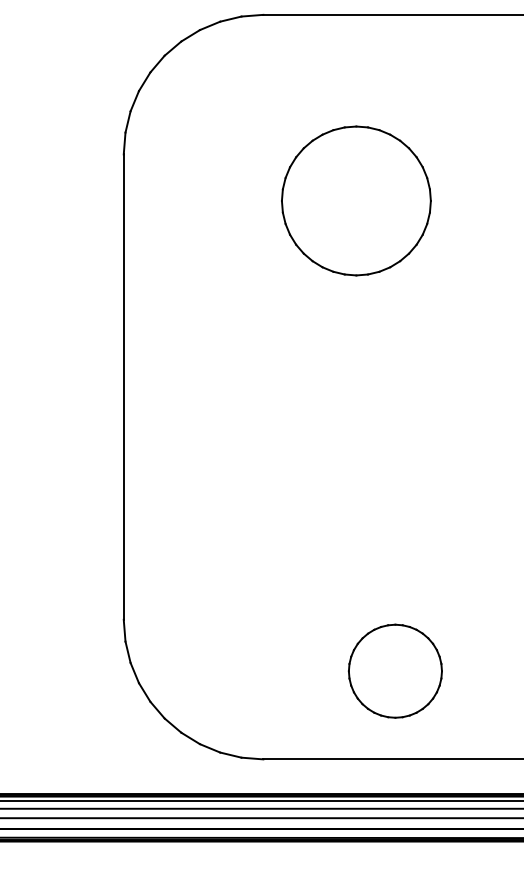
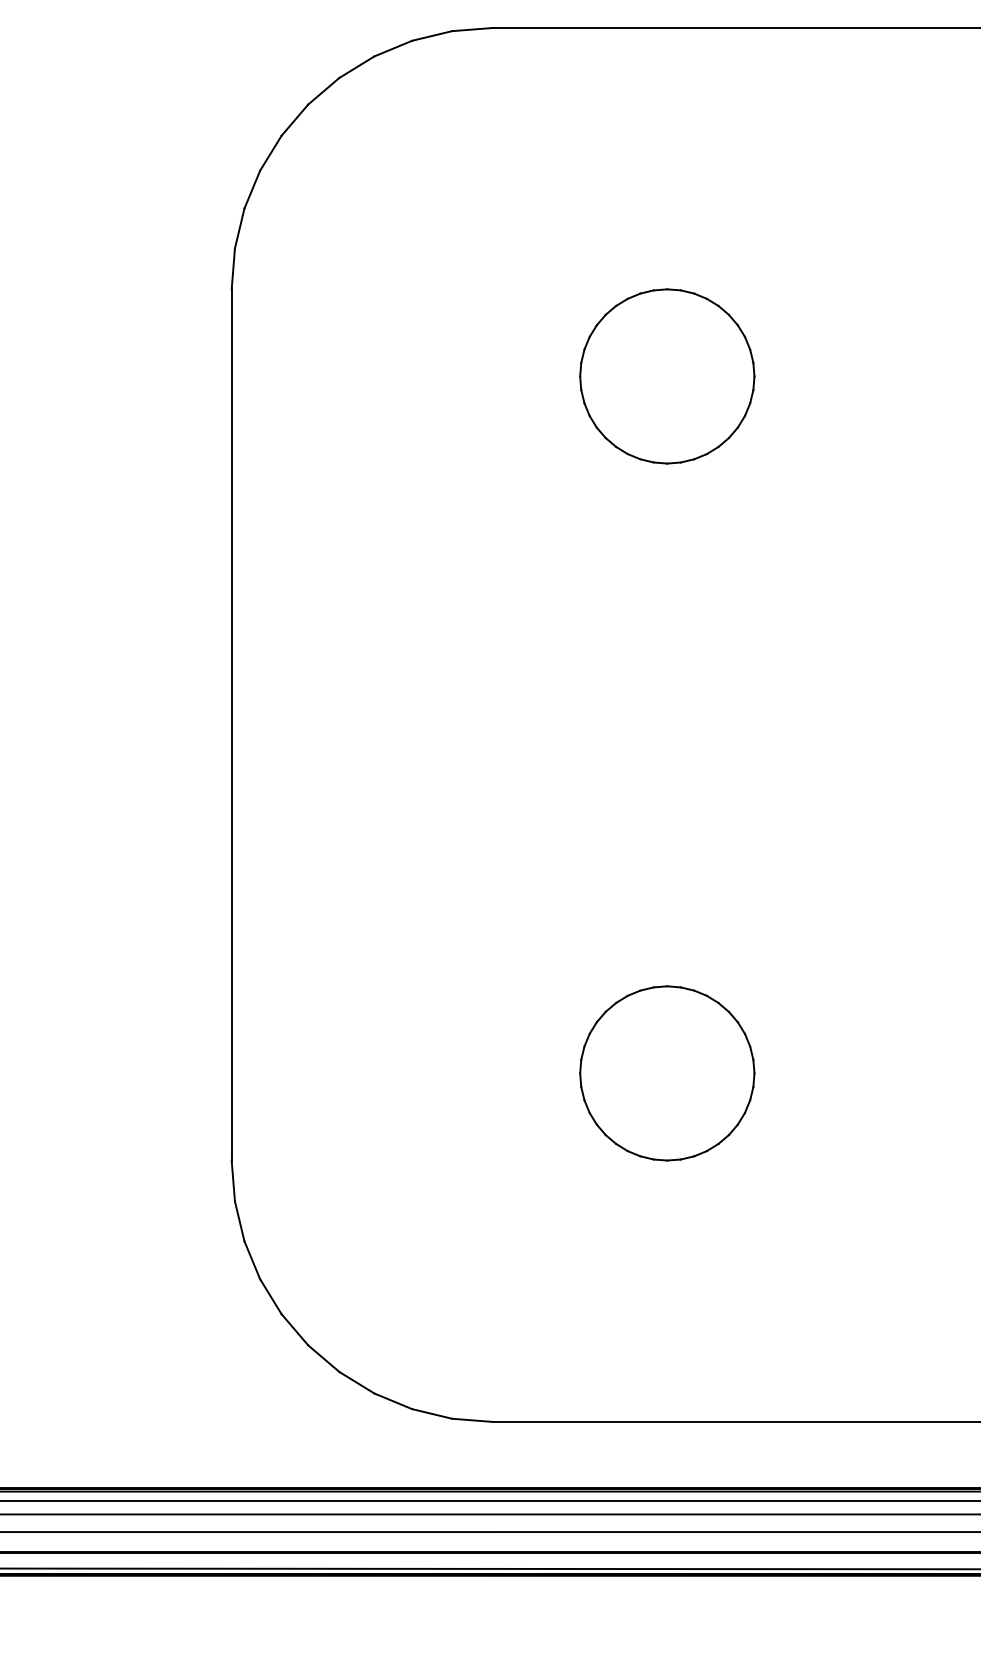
part: (356, 200) -> (667, 375), size x0.62
part: (394, 670) -> (665, 1072), moved

